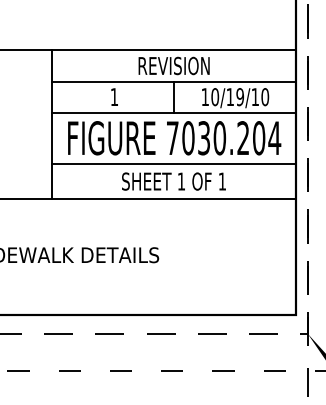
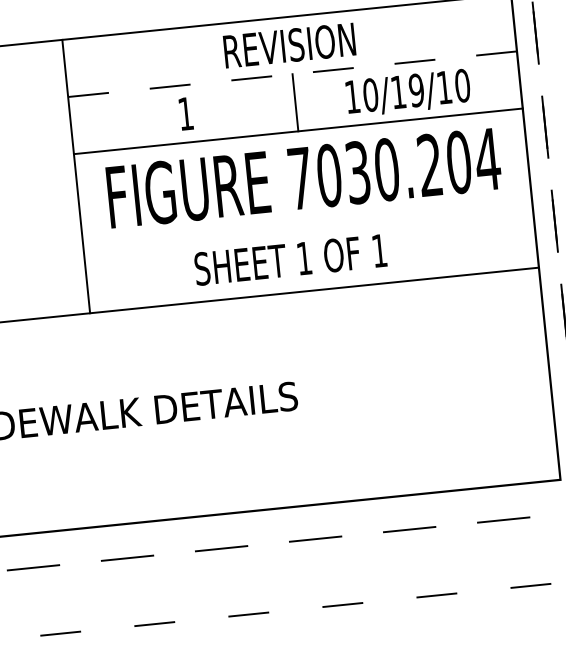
line: (173, 81) -> (291, 74), solid -> dashed
line: (173, 163) -> (306, 224), removed
text: (173, 181) -> (289, 259), moved

